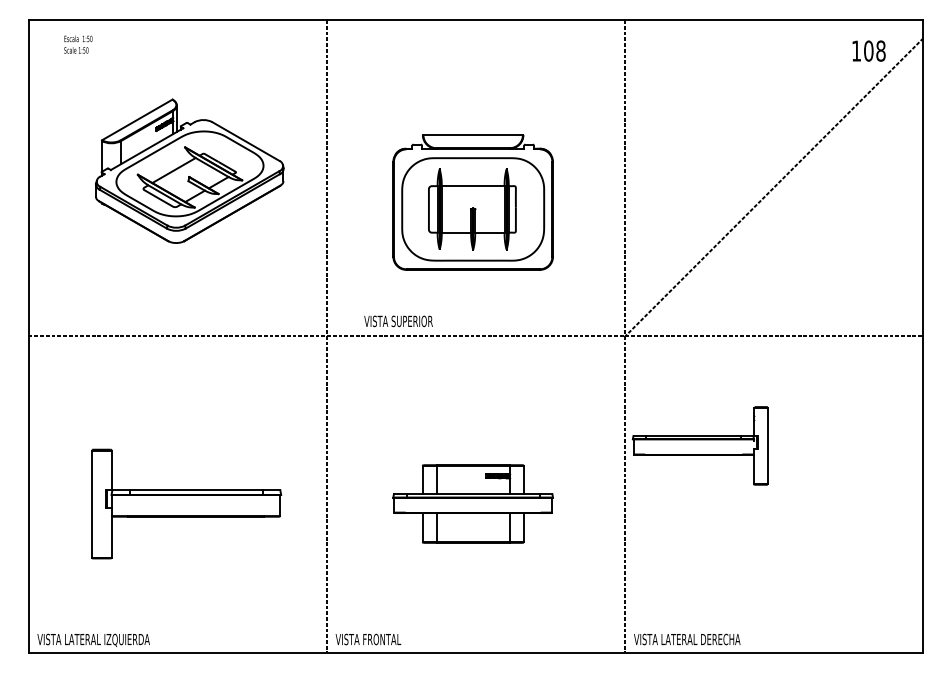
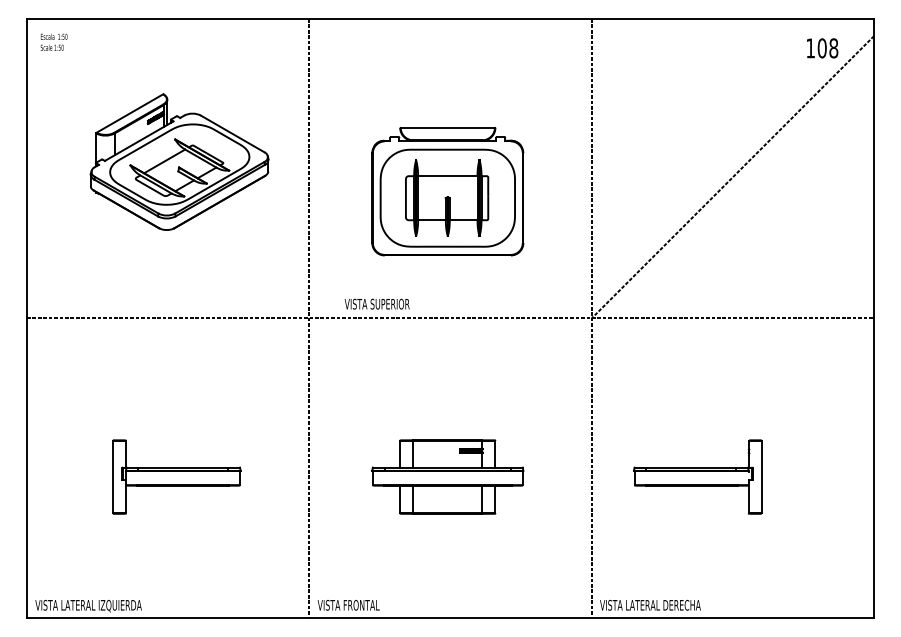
text: (77, 43) -> (53, 41), moved
part: (699, 445) -> (697, 476), moved
part: (186, 503) -> (176, 476), size x0.71

